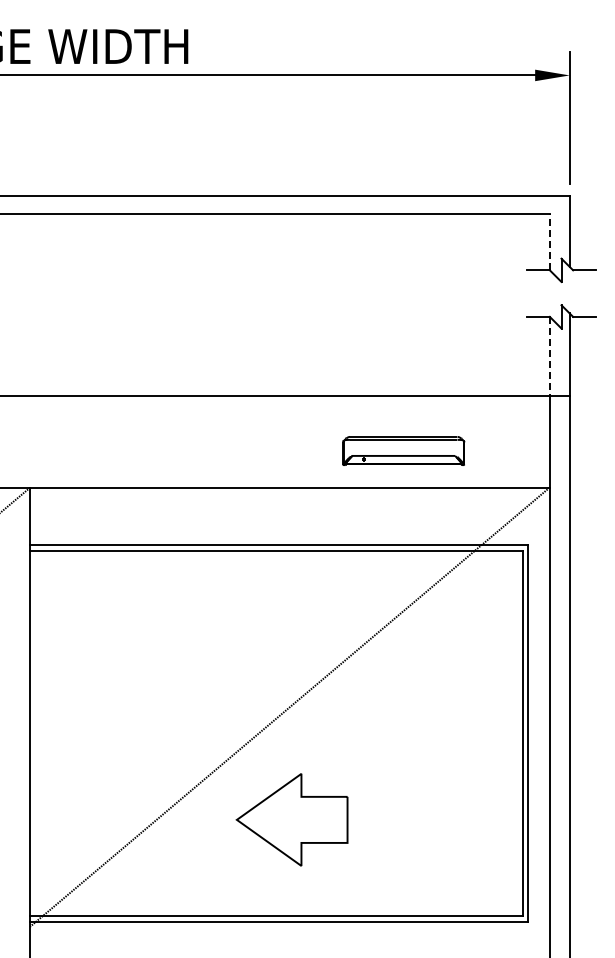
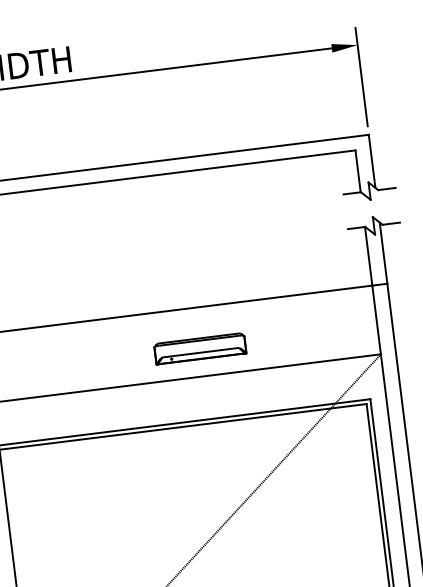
line: (549, 241) -> (357, 170), dashed -> solid
line: (549, 356) -> (368, 256), dashed -> solid
part: (403, 450) -> (200, 348), moved

